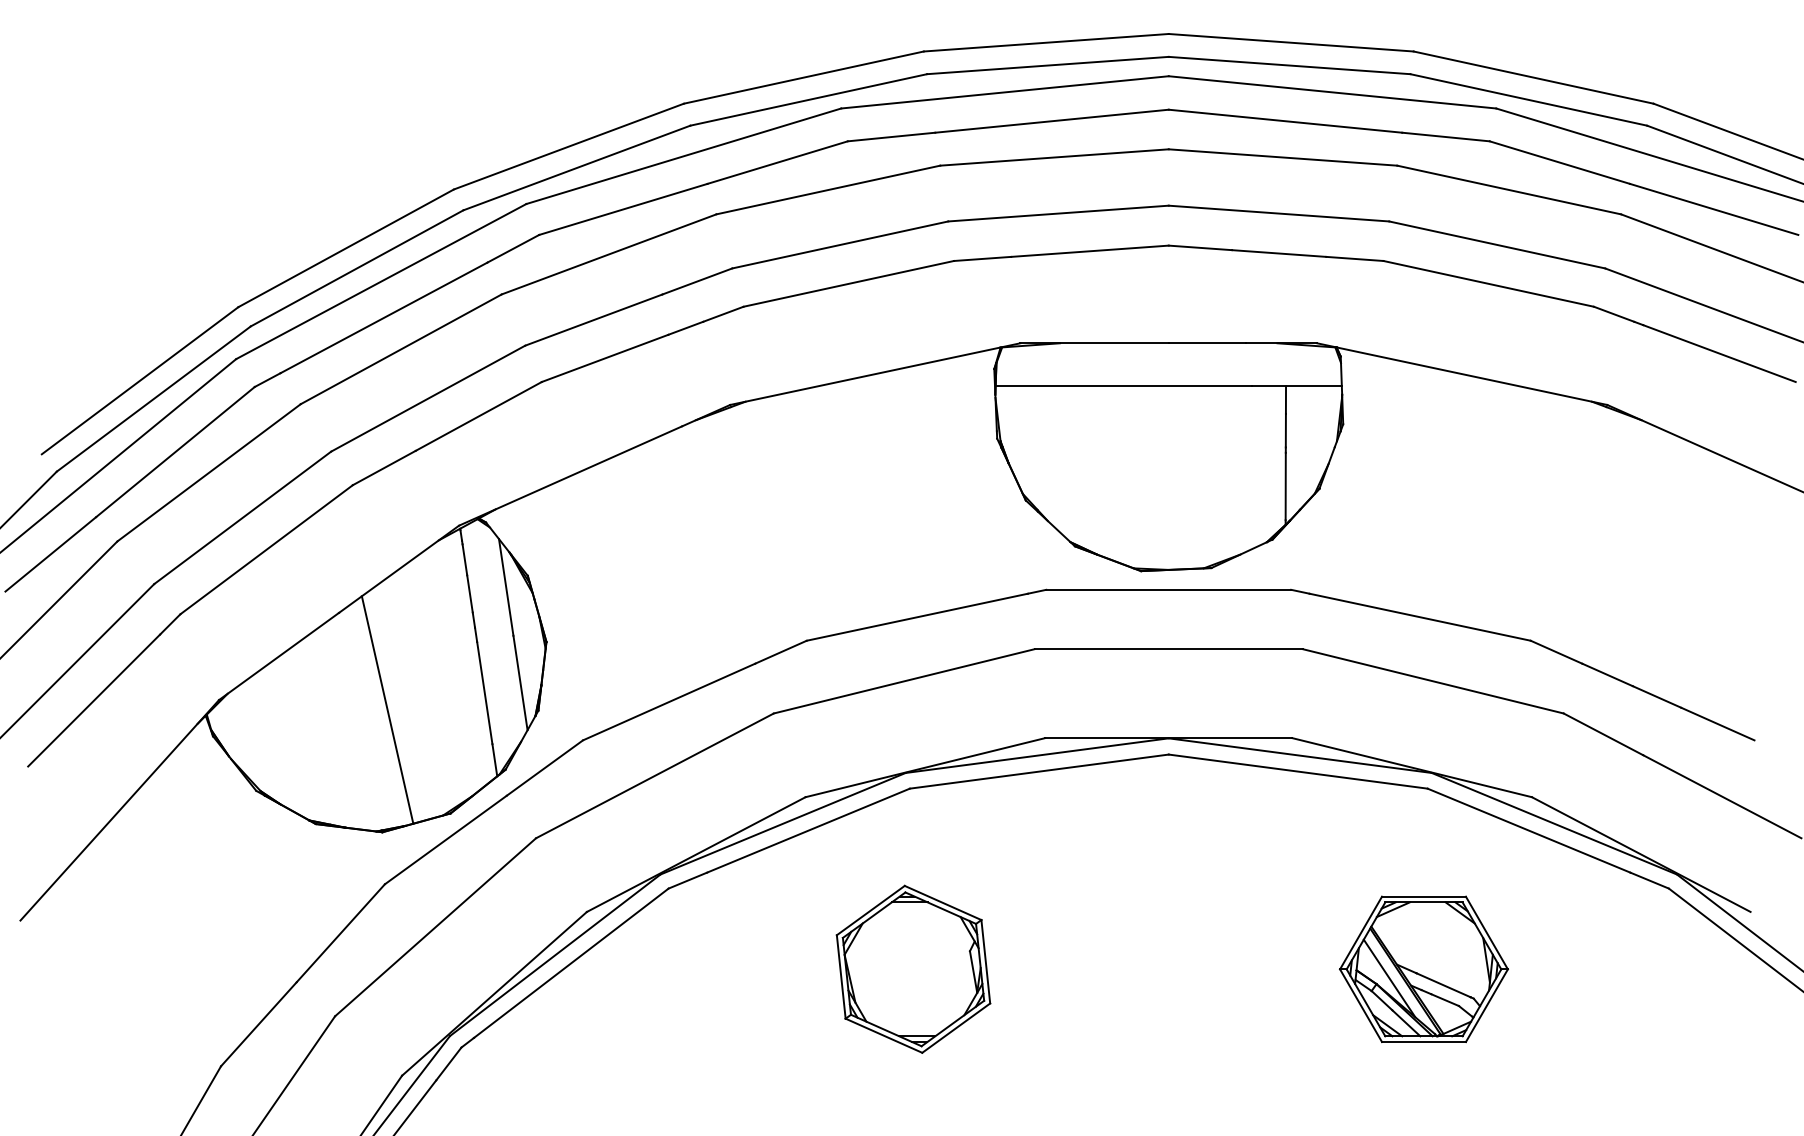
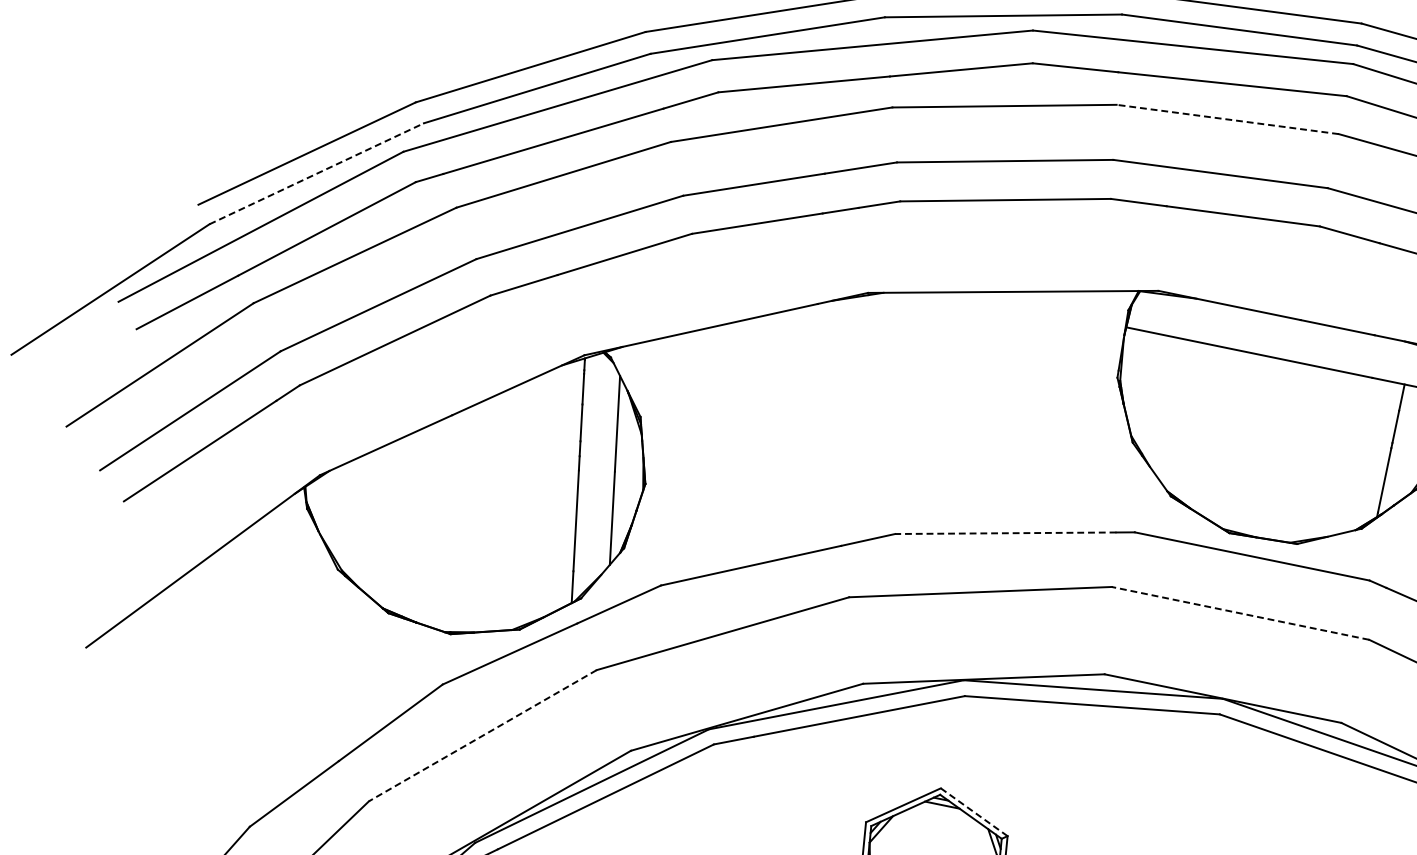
line: (1054, 157) -> (1227, 119), solid -> dashed
line: (154, 398) -> (317, 173), solid -> dashed
line: (916, 617) -> (1004, 533), solid -> dashed
line: (1168, 649) -> (1240, 613), solid -> dashed
line: (387, 709) -> (479, 517), removed
line: (943, 902) -> (974, 811), solid -> dashed
line: (435, 927) -> (482, 735), solid -> dashed

